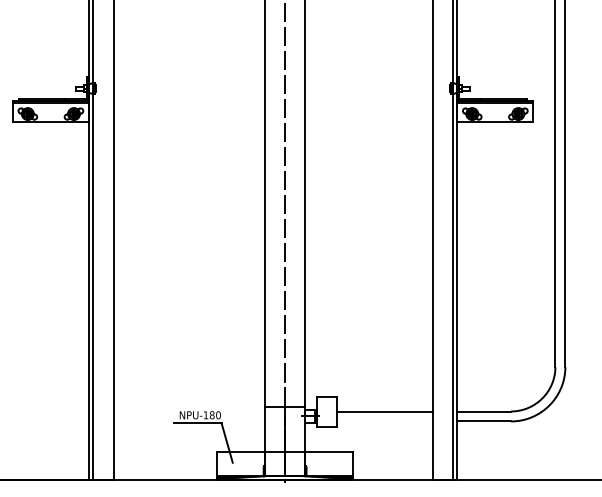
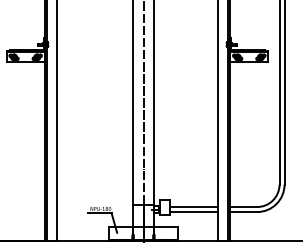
line: (384, 422) -> (193, 212), added

